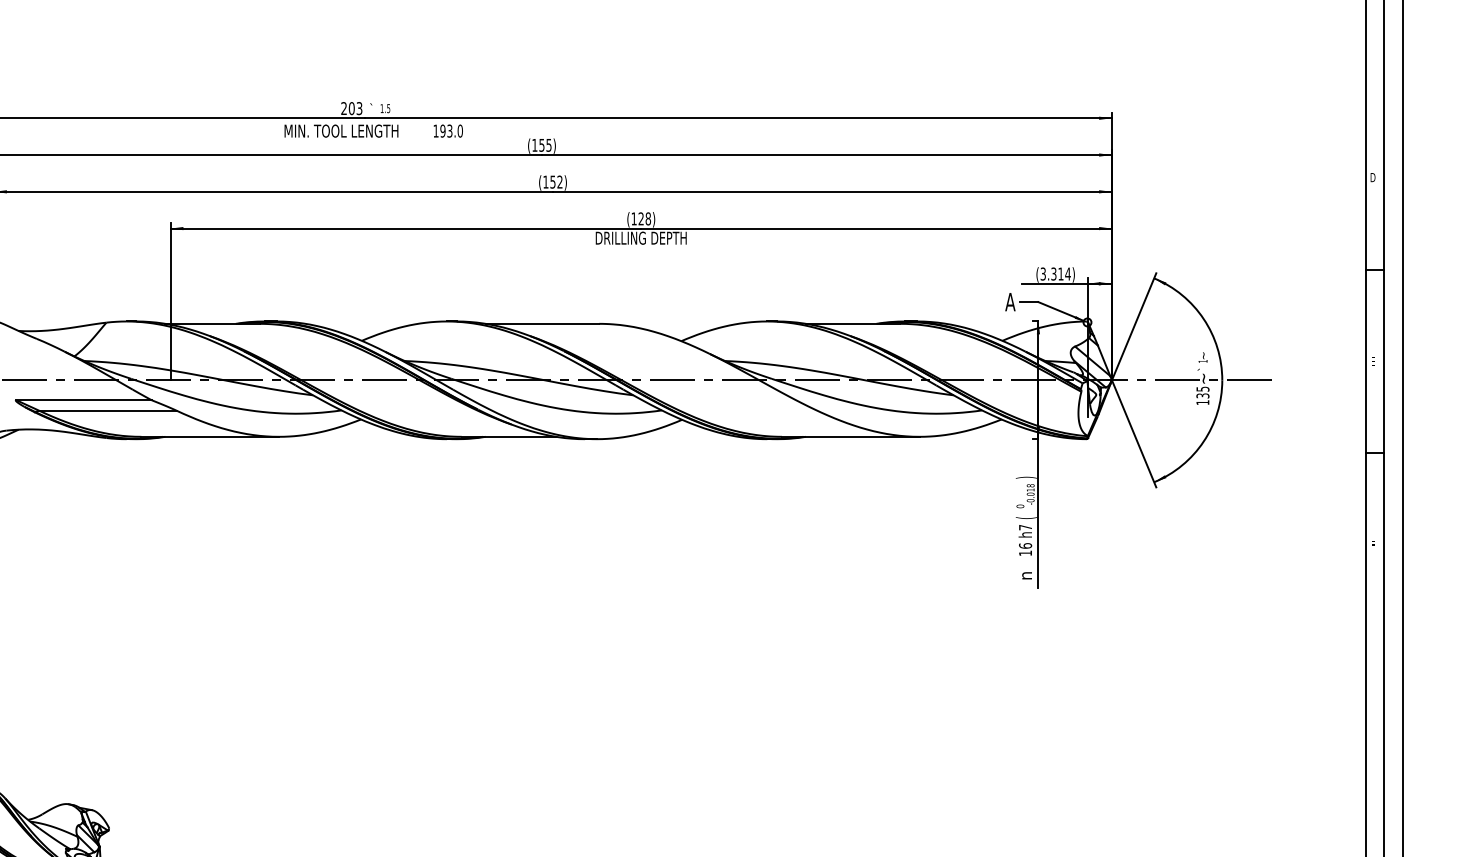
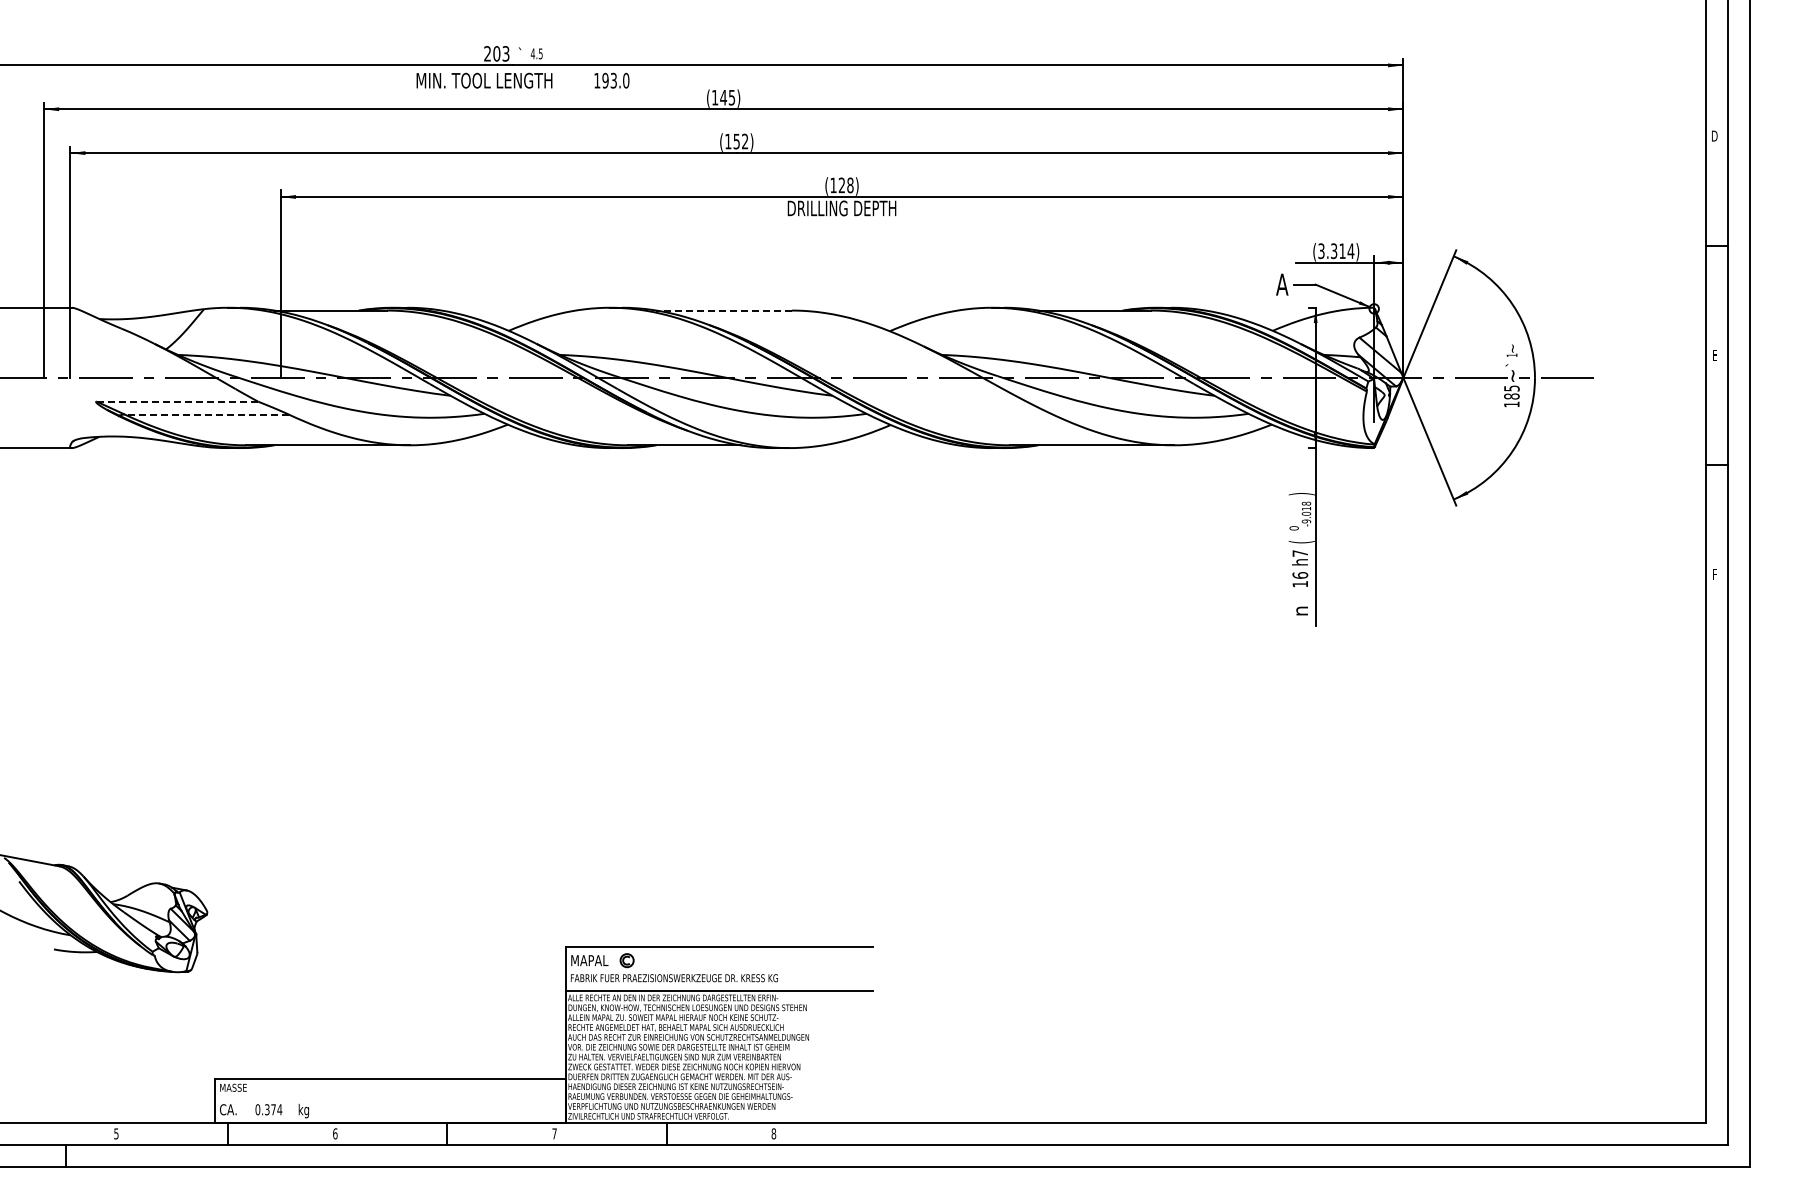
text: (381, 108) -> (532, 53), 1.5 -> 4.5
text: (541, 145) -> (723, 97), (155) -> (145)
line: (542, 323) -> (724, 310), solid -> dashed
text: (1202, 395) -> (1511, 396), 135 -> 185
line: (84, 400) -> (177, 401), solid -> dashed
line: (108, 410) -> (206, 414), solid -> dashed
text: (1030, 500) -> (1306, 521), -0.018 -> -9.018

